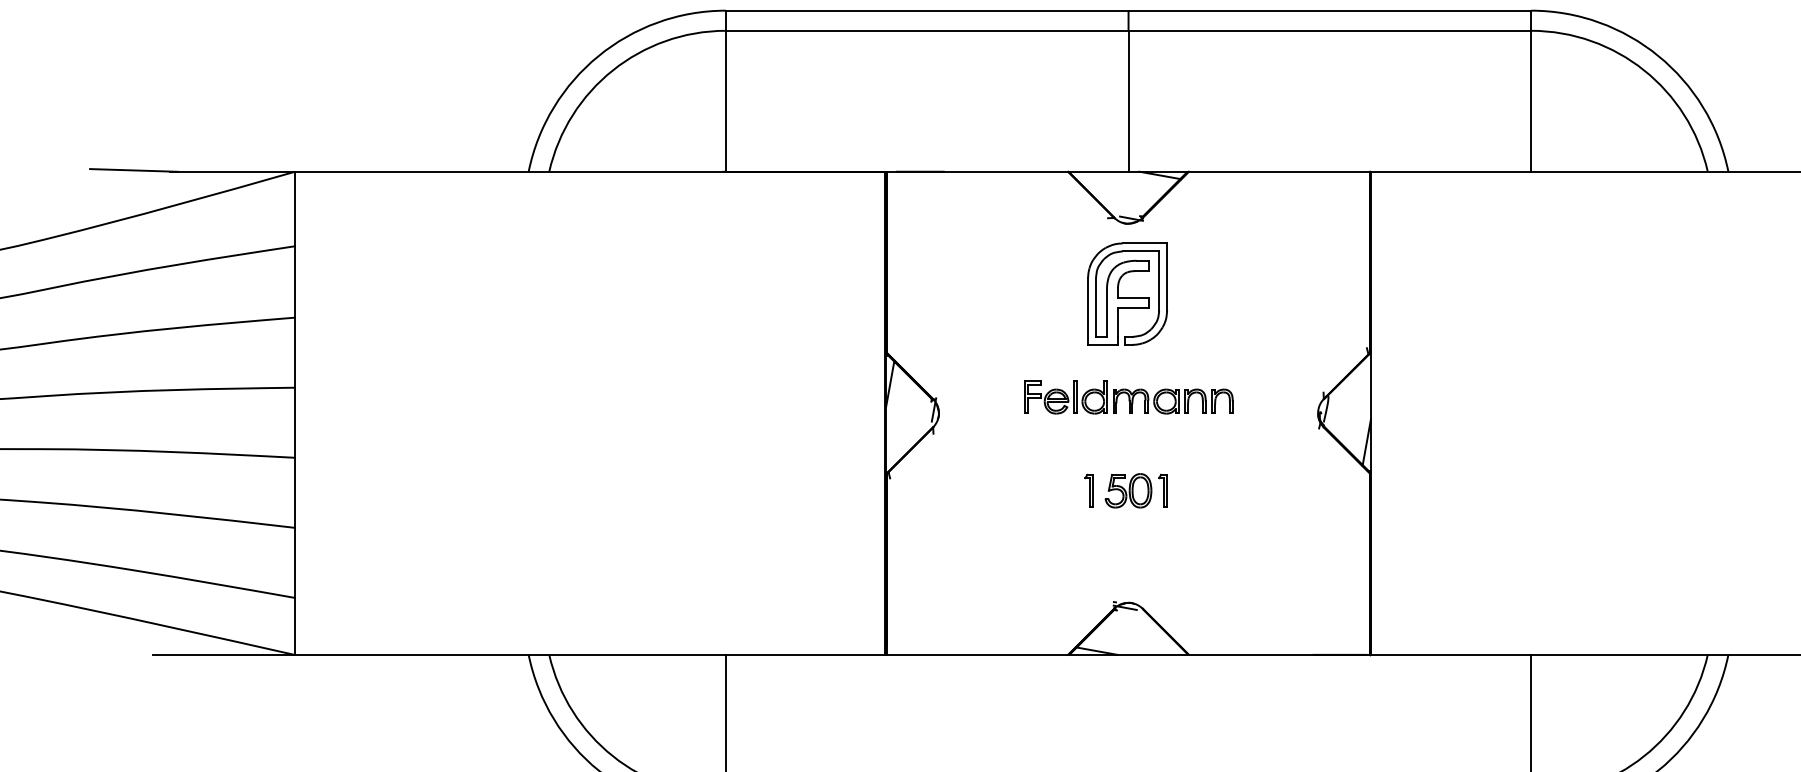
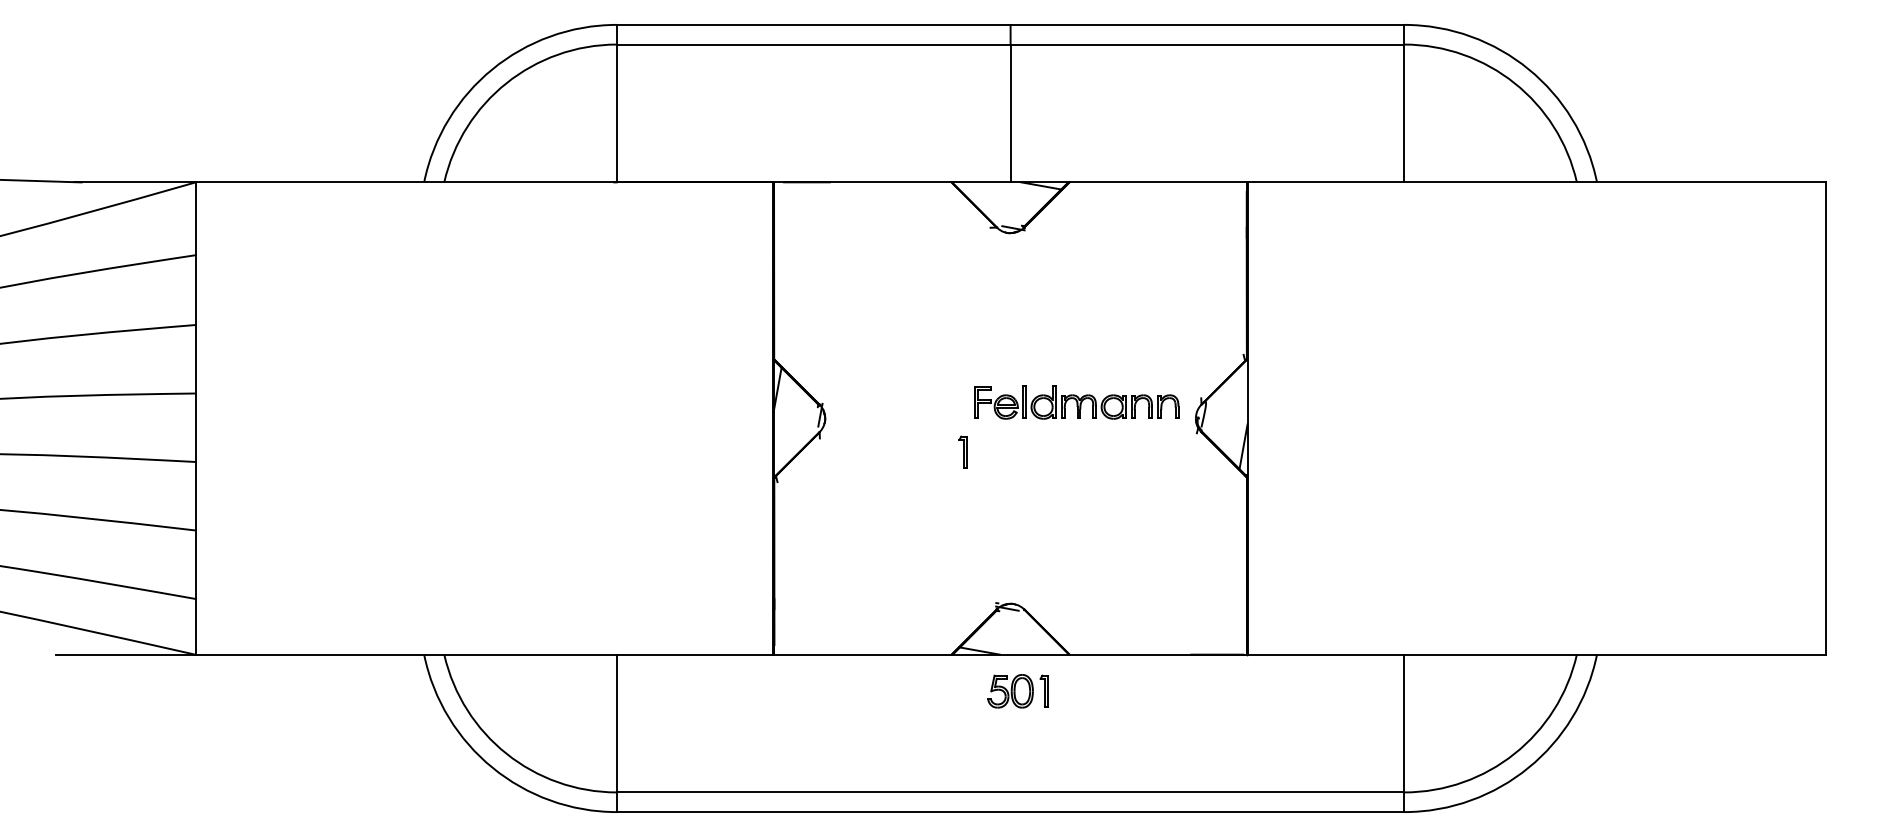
part: (1127, 293) -> (1009, 301), removed
part: (1128, 396) -> (1076, 402), moved
part: (1088, 490) -> (962, 451), moved
part: (1135, 491) -> (1017, 691), moved

